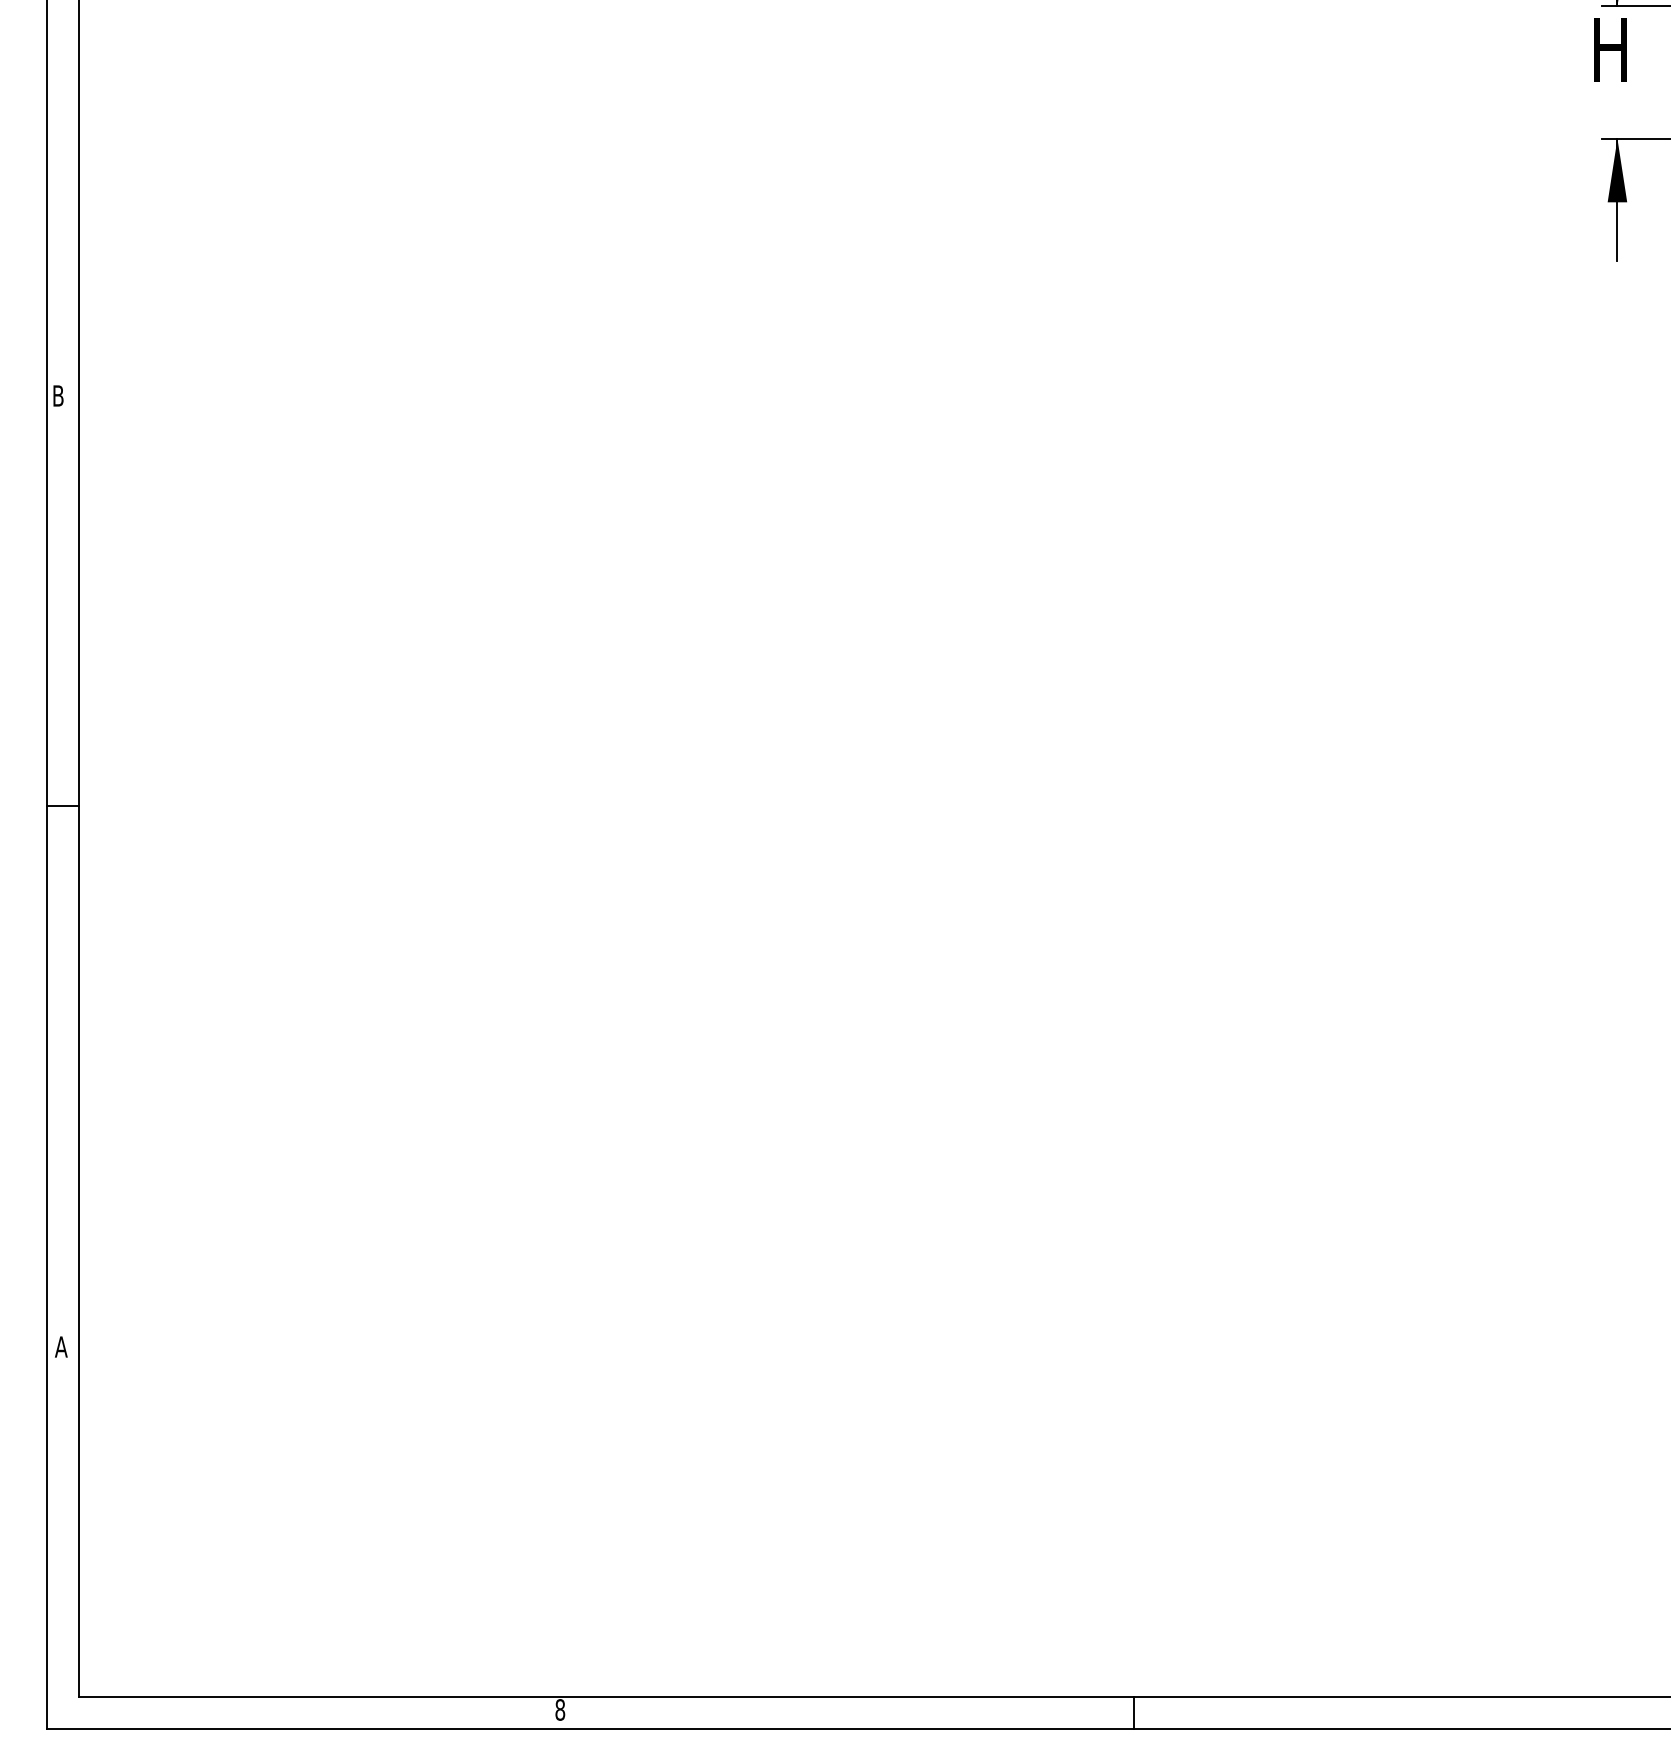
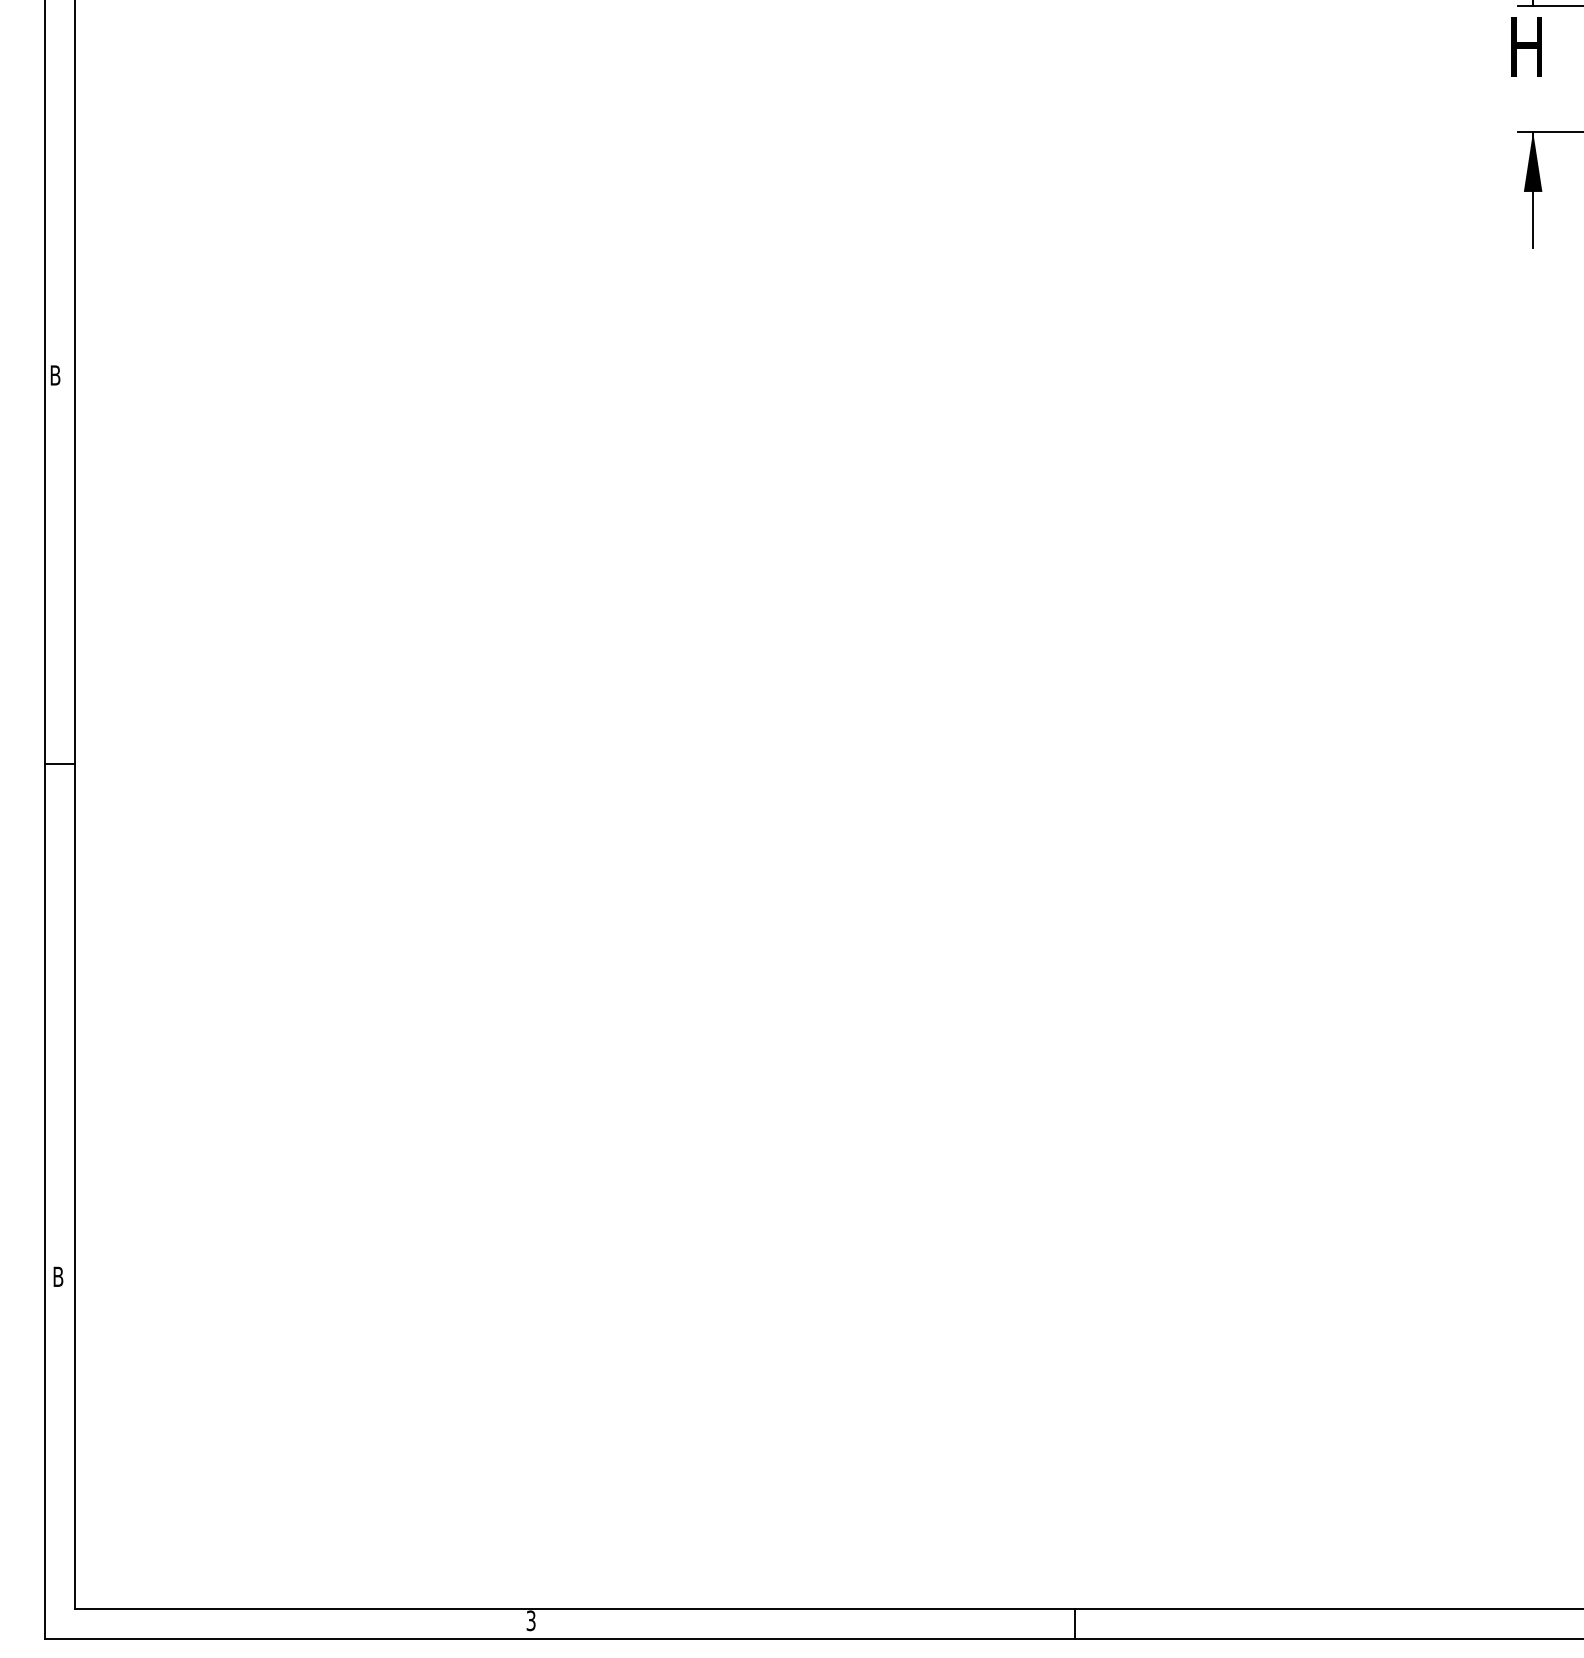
text: (61, 1346) -> (58, 1276), A -> B
text: (559, 1709) -> (530, 1620), 8 -> 3

